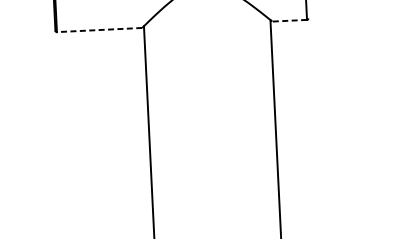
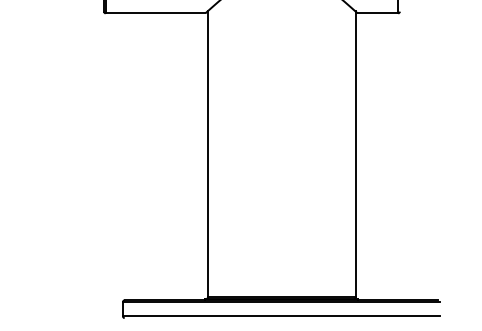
line: (289, 20) -> (377, 13), dashed -> solid
line: (99, 30) -> (155, 13), dashed -> solid

